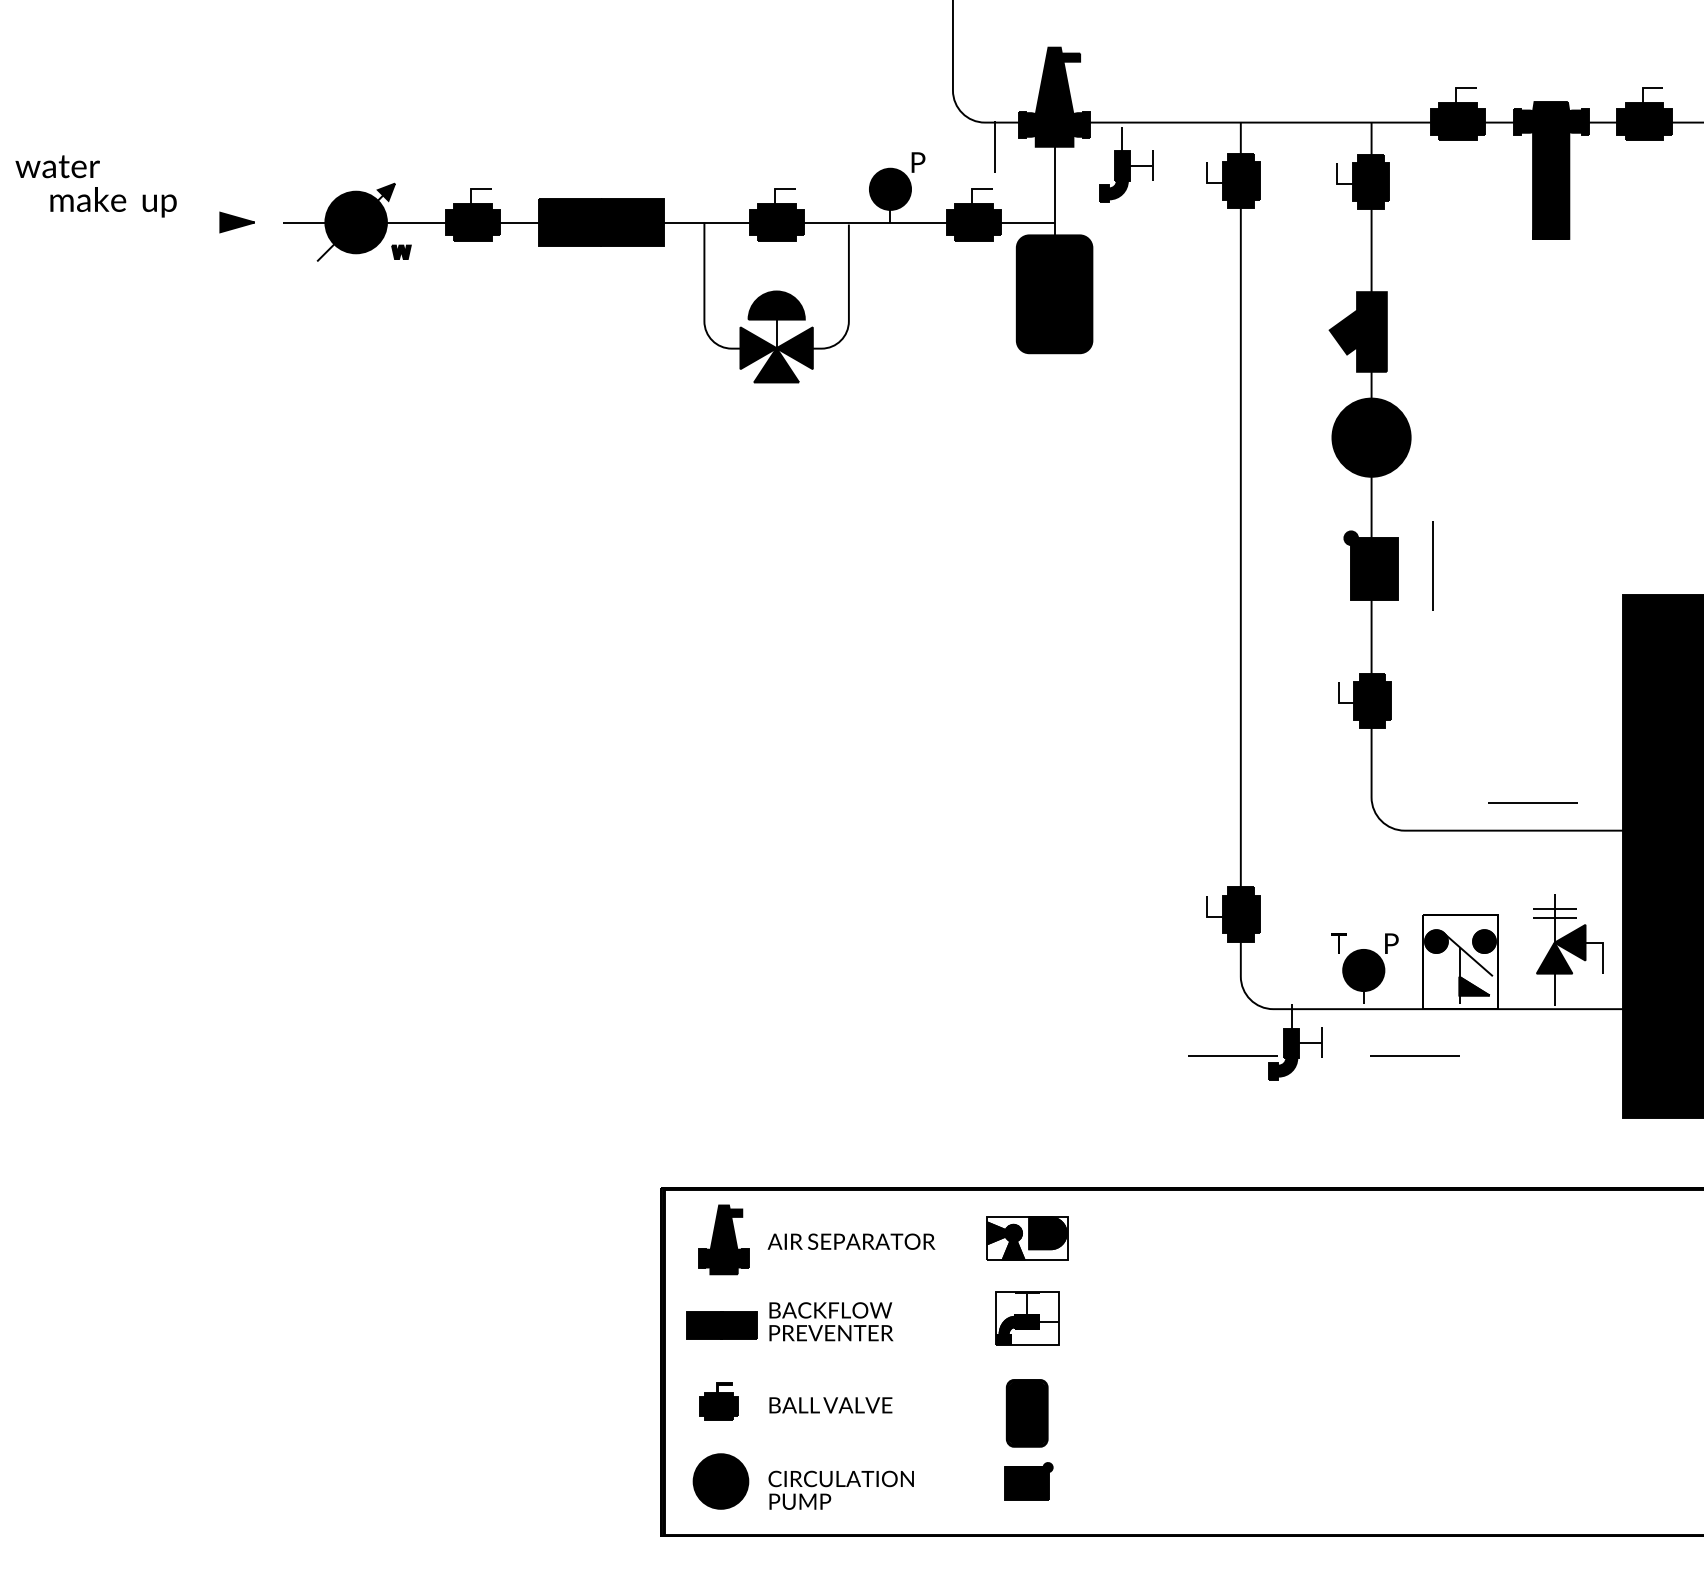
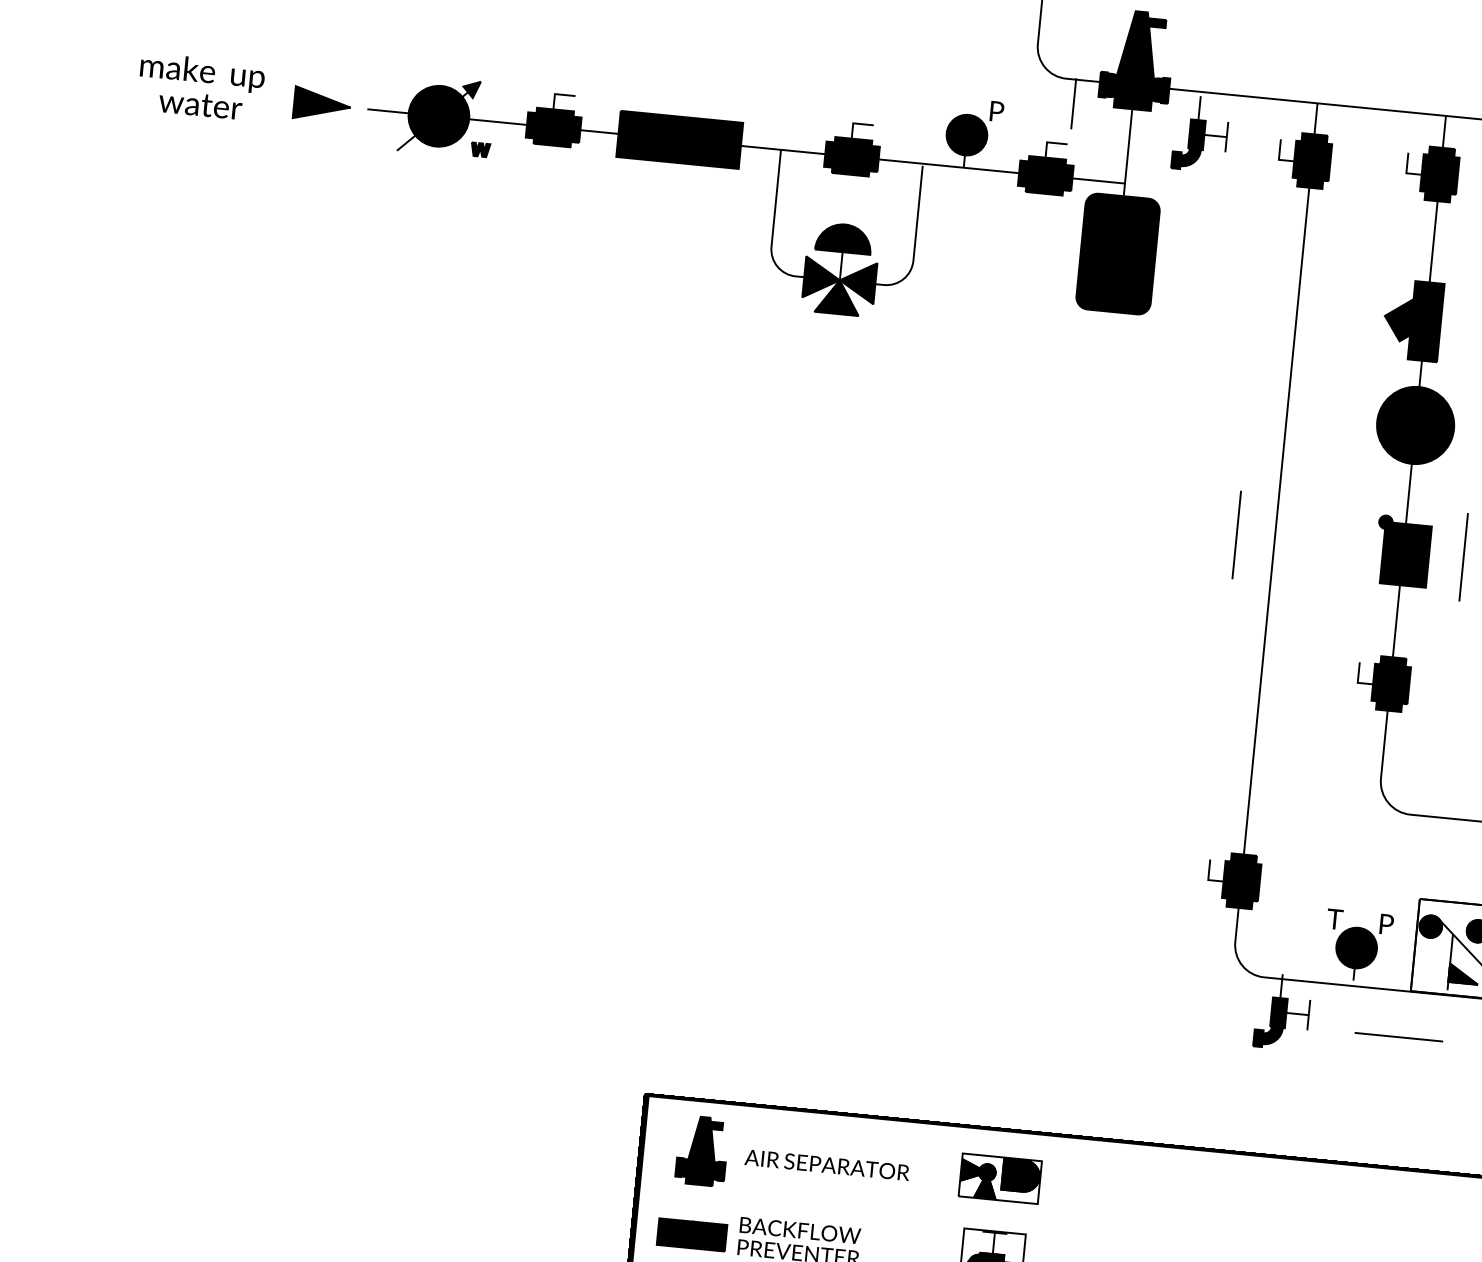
text: (57, 166) -> (200, 104), moved
part: (237, 222) -> (322, 104), size x1.67
line: (1201, 565) -> (1236, 534), added
line: (1232, 1055) -> (1219, 1018), removed

